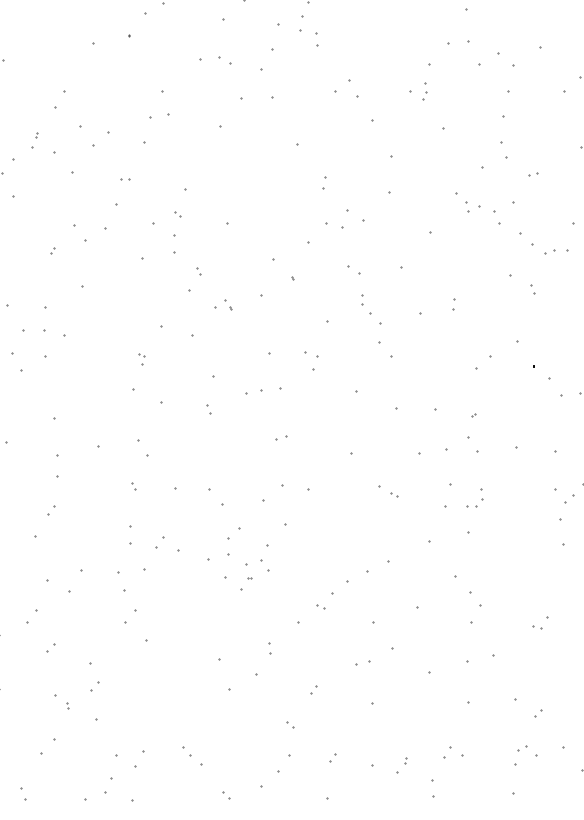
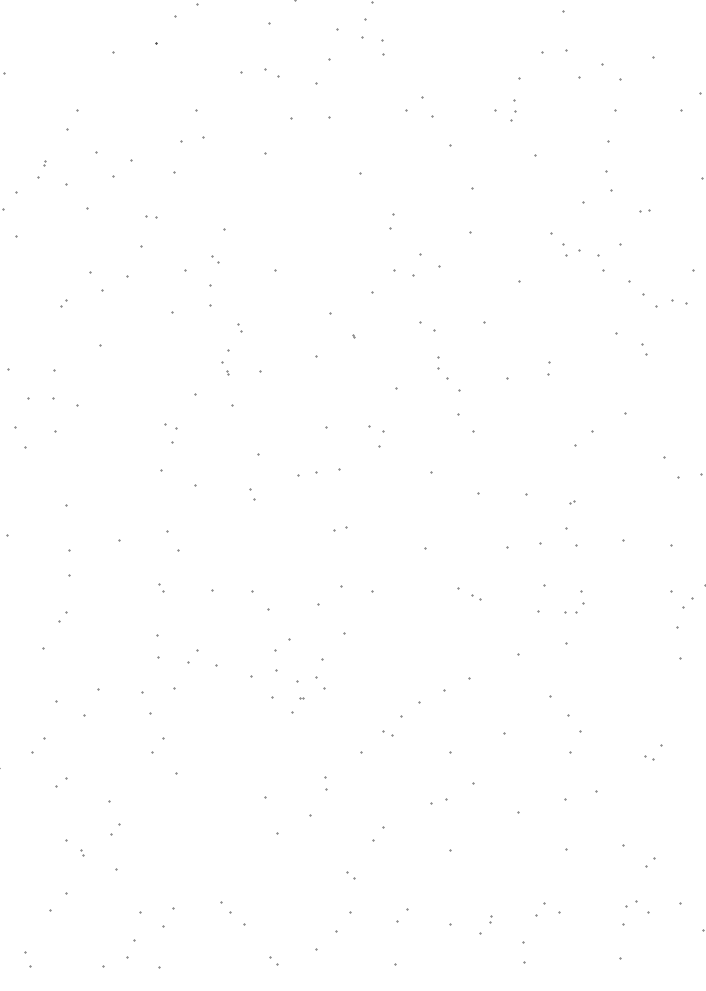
part: (549, 251) -> (664, 303), size x1.6
part: (228, 304) -> (225, 368), moved
part: (141, 359) -> (171, 434), size x1.6
part: (313, 689) -> (378, 833), size x1.6
part: (332, 757) -> (401, 915), size x1.6

